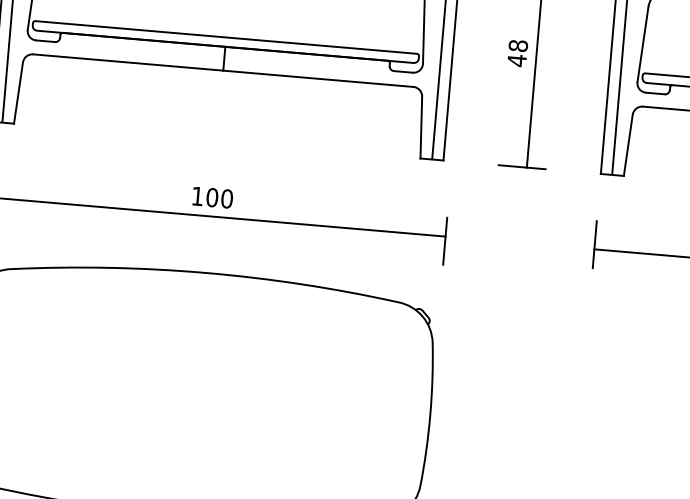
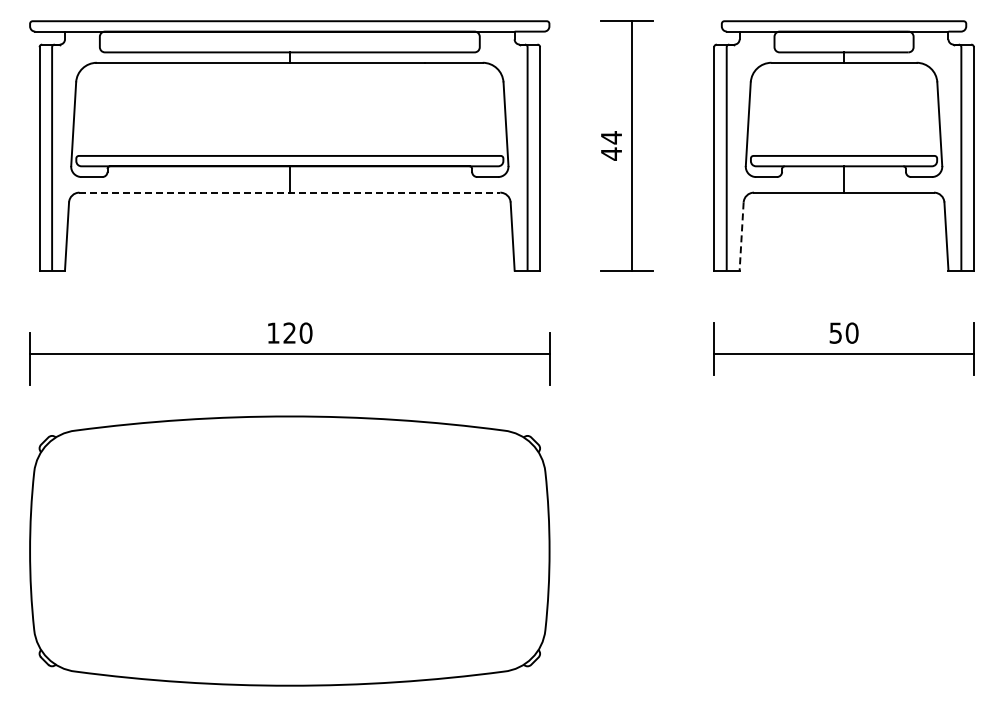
text: (518, 45) -> (611, 137), 48 -> 44
line: (223, 70) -> (290, 192), solid -> dashed
line: (628, 146) -> (741, 237), solid -> dashed
text: (212, 197) -> (289, 332), 100 -> 120

